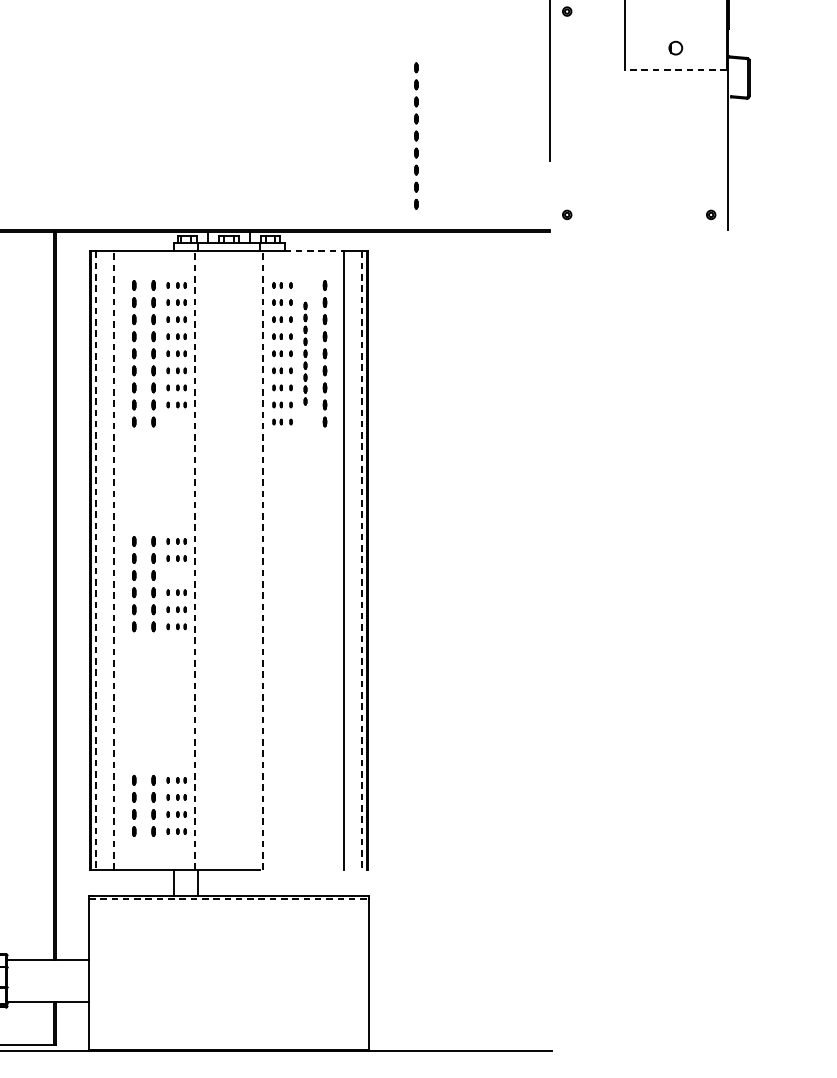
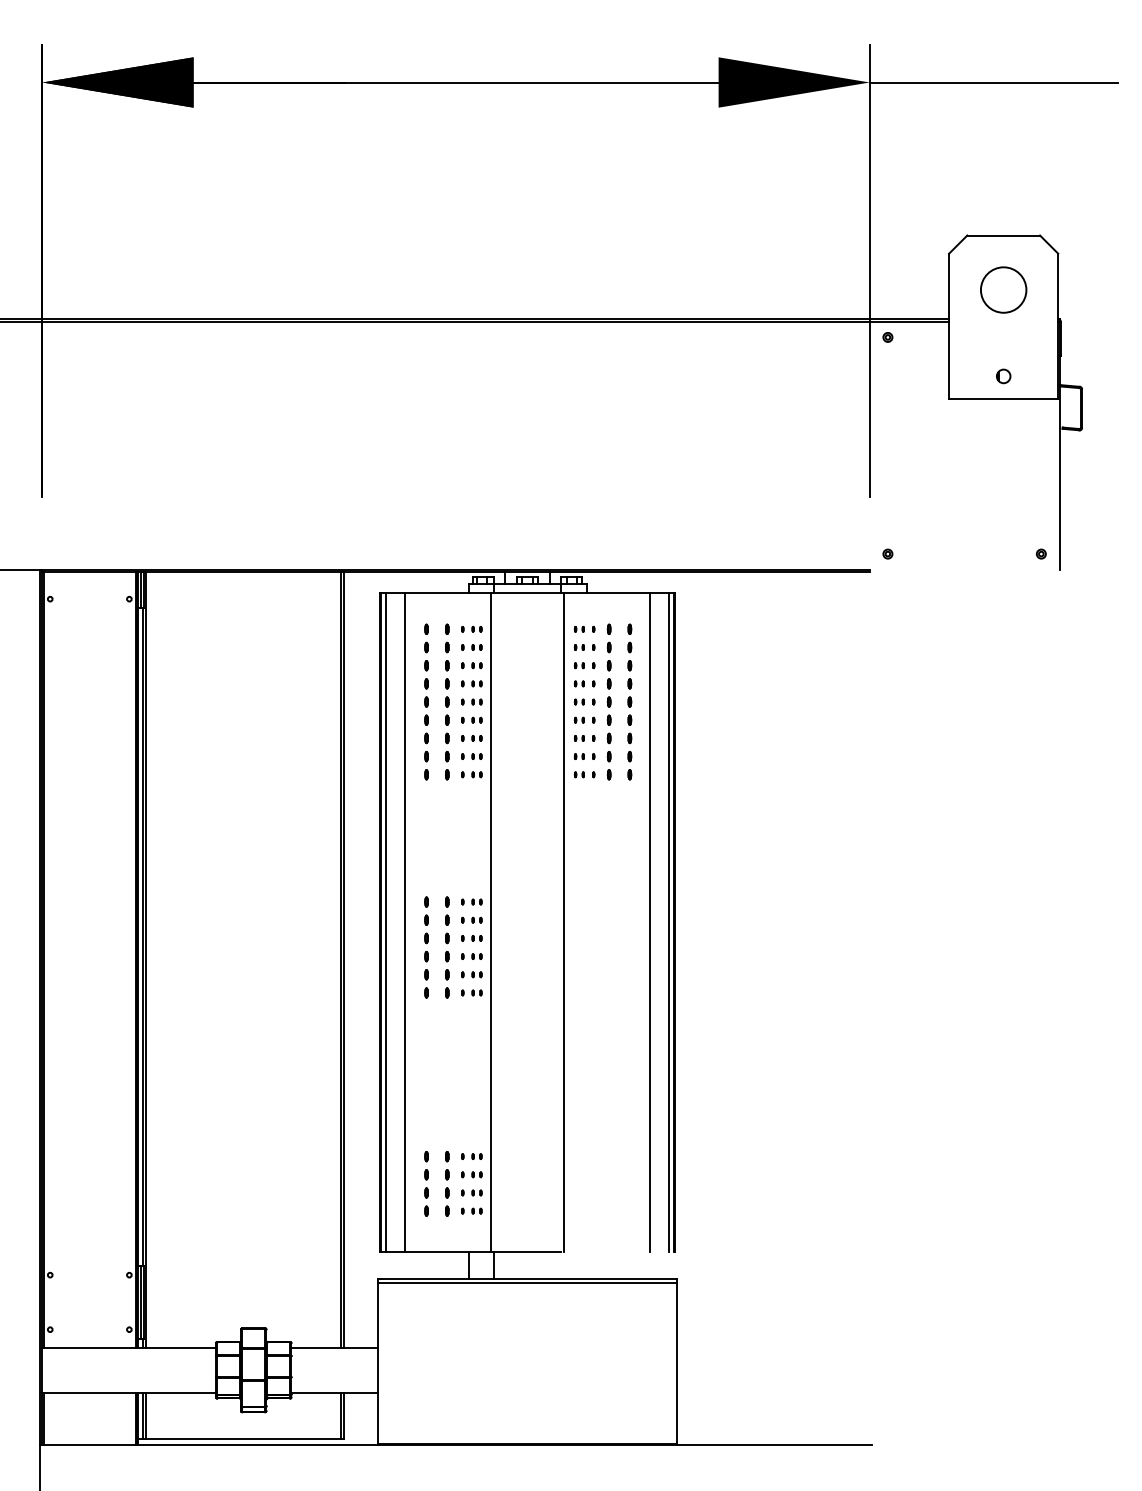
line: (675, 69) -> (1003, 399), dashed -> solid
line: (416, 135) -> (727, 469), removed
line: (314, 250) -> (618, 592), dashed -> solid
part: (304, 353) -> (608, 701), size x1.43
part: (176, 421) -> (471, 774), added
line: (96, 560) -> (386, 922), dashed -> solid
line: (113, 560) -> (404, 922), dashed -> solid
line: (195, 560) -> (491, 922), dashed -> solid
line: (262, 560) -> (563, 922), dashed -> solid
line: (362, 560) -> (669, 922), dashed -> solid
part: (176, 575) -> (471, 938), added
line: (229, 899) -> (528, 1283), dashed -> solid

